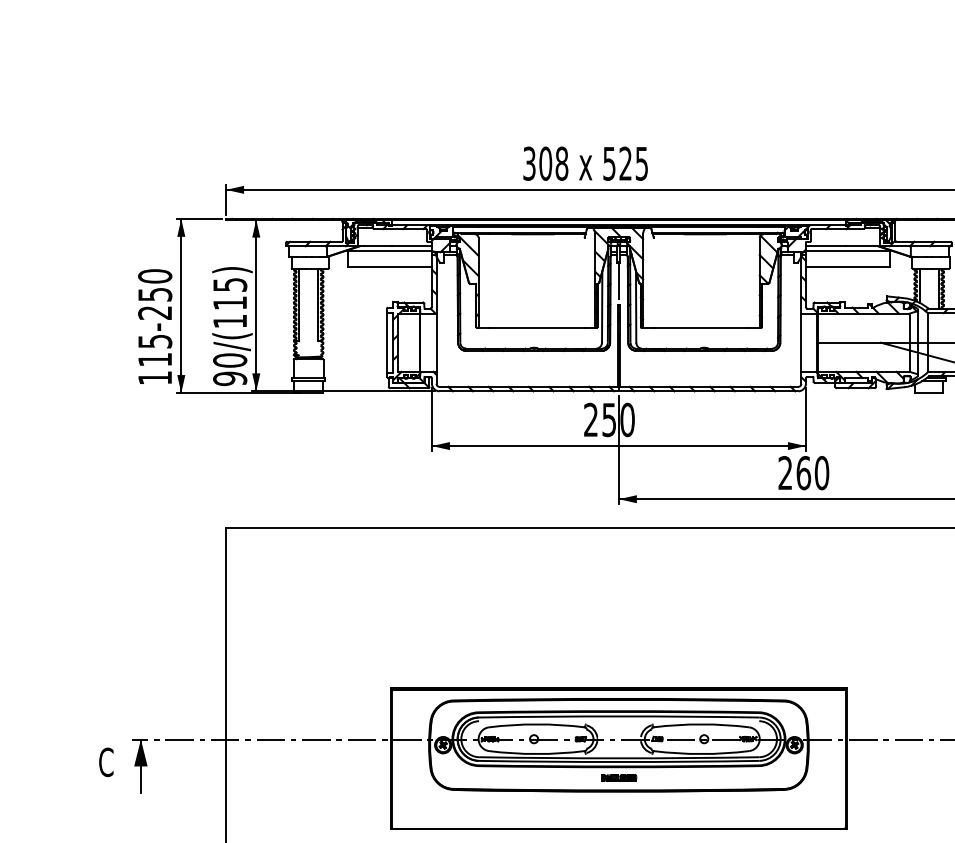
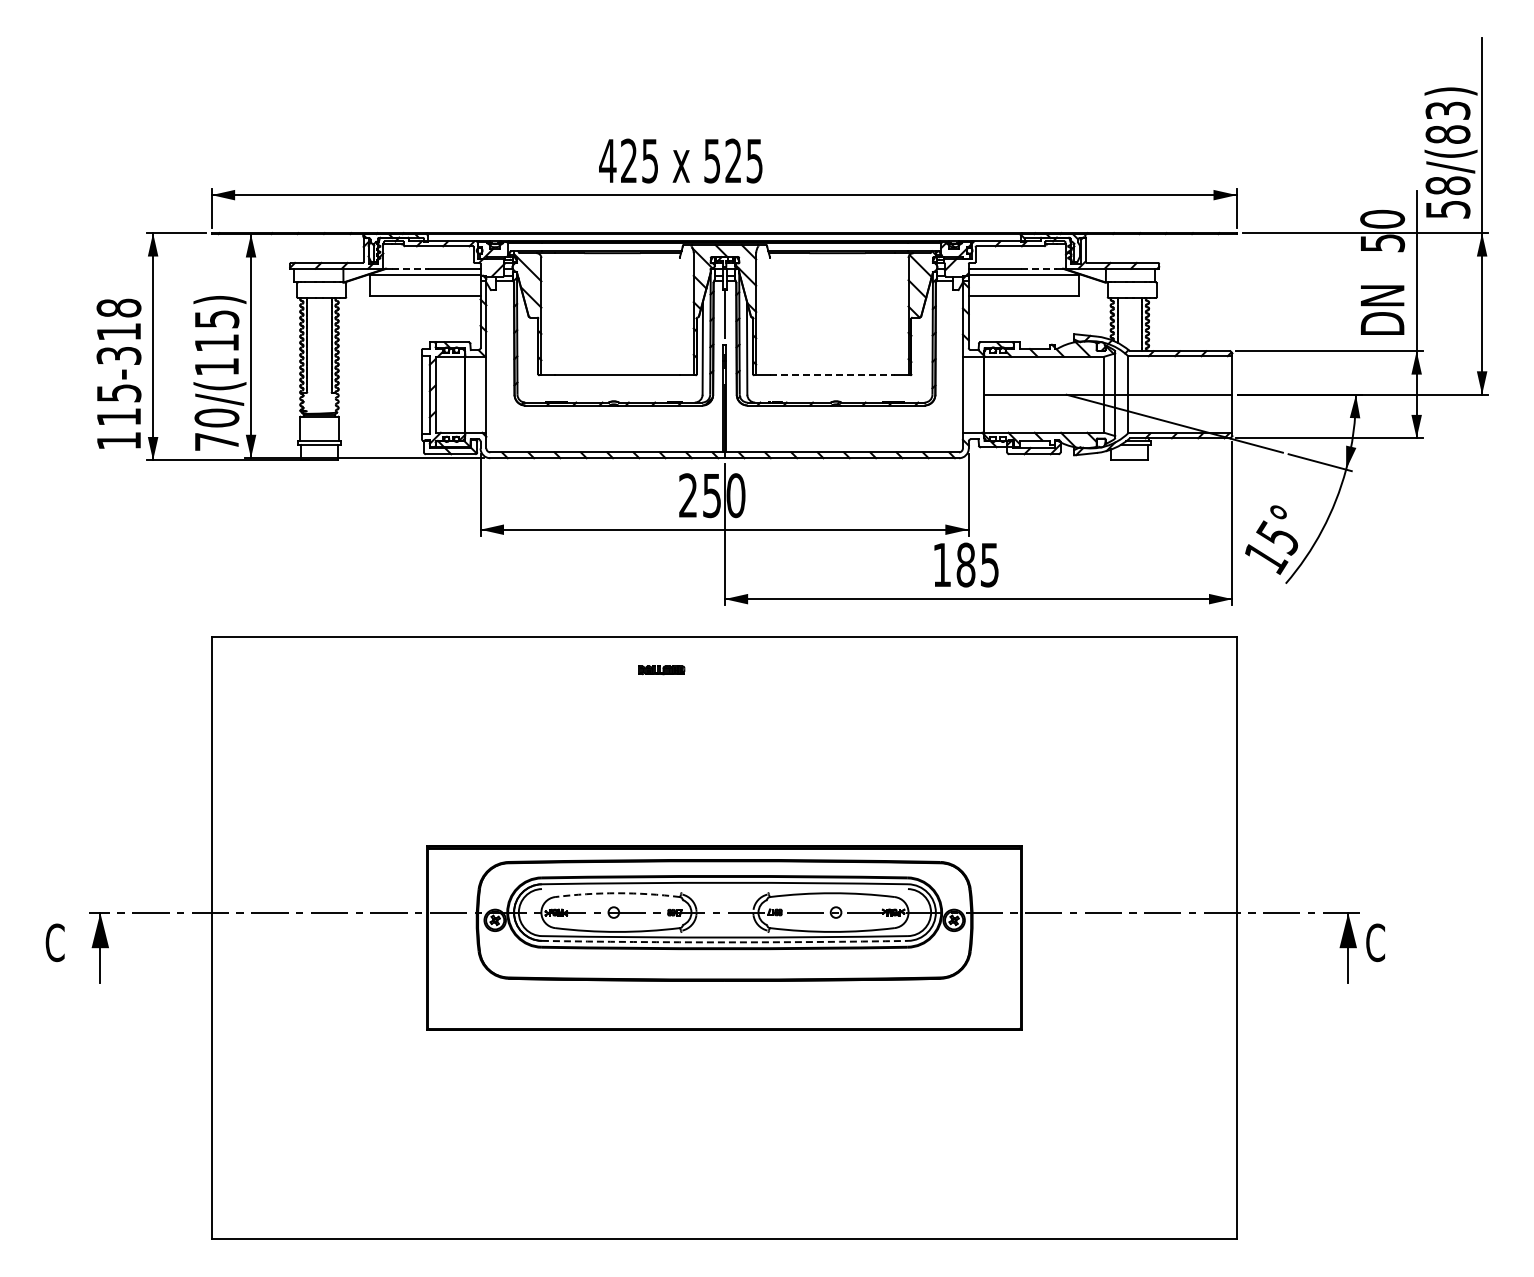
text: (545, 163) -> (628, 160), 308 -> 425
line: (378, 246) -> (410, 268), solid -> dashed
line: (860, 246) -> (1039, 268), solid -> dashed
text: (154, 294) -> (118, 331), 115-250 -> 115-318
line: (701, 327) -> (832, 375), solid -> dashed
text: (229, 378) -> (216, 441), 90/(115) -> 70/(115)
text: (804, 472) -> (966, 564), 260 -> 185
arc: (536, 724) -> (617, 893), solid -> dashed
arc: (618, 762) -> (724, 942), solid -> dashed
part: (618, 778) -> (661, 670), moved

